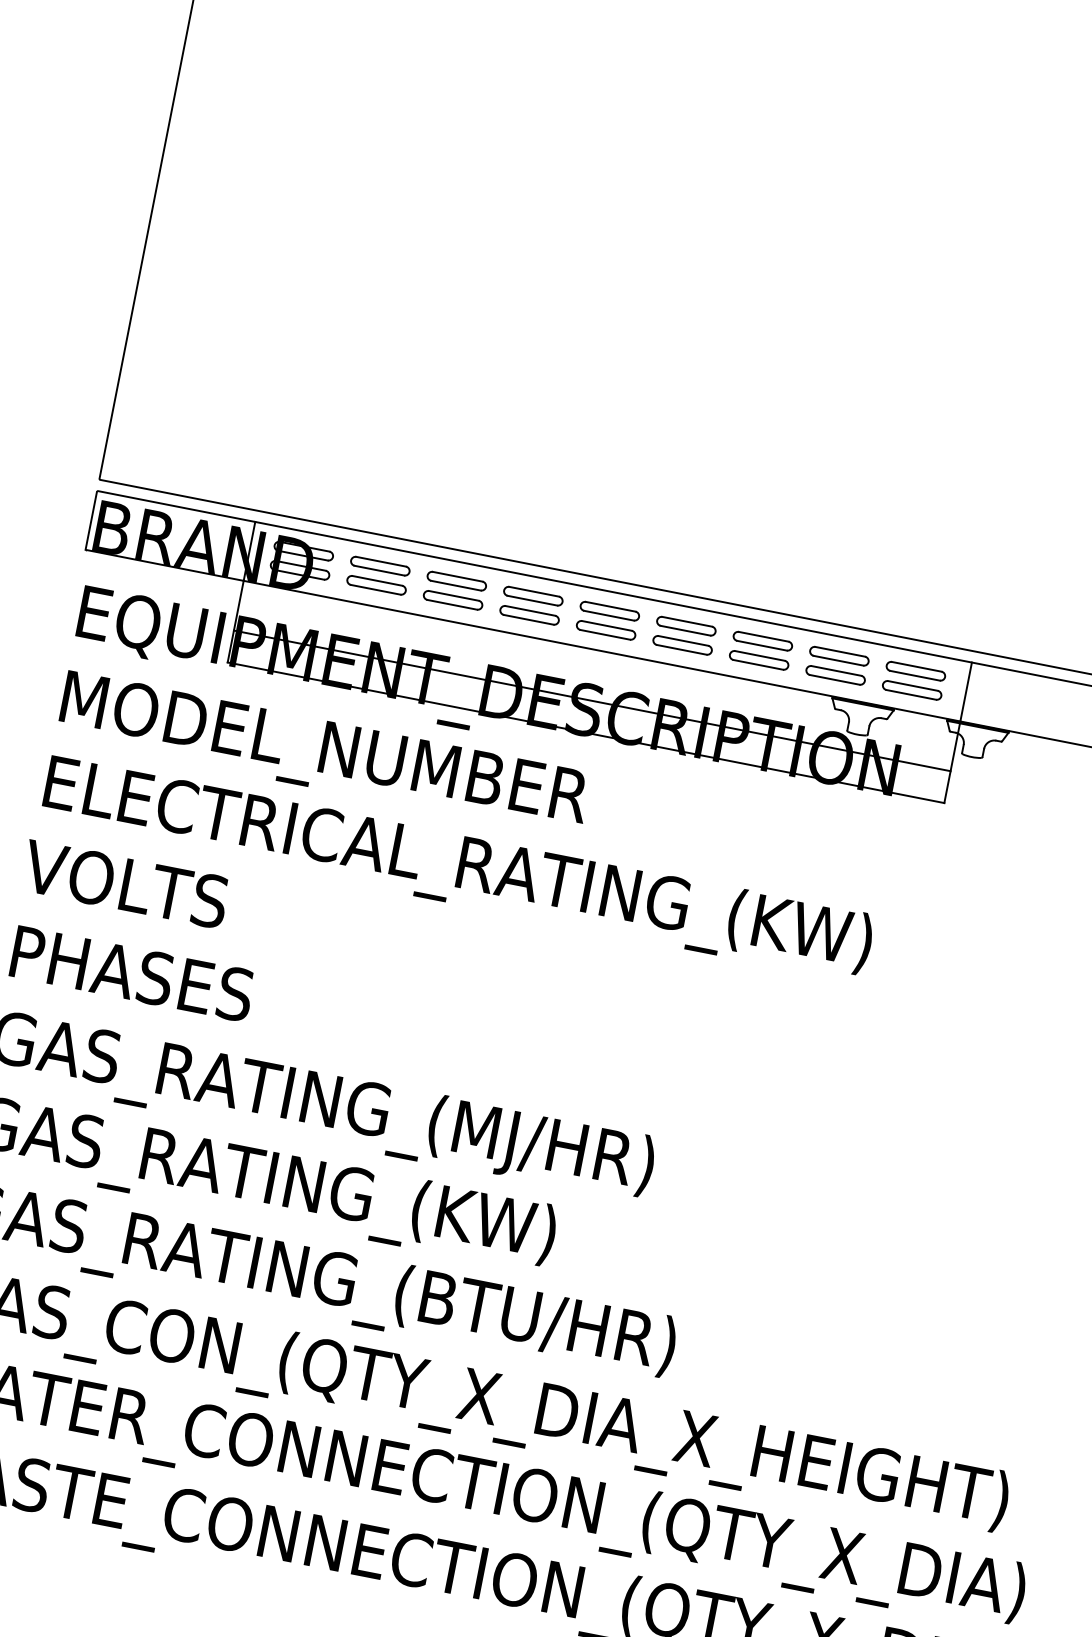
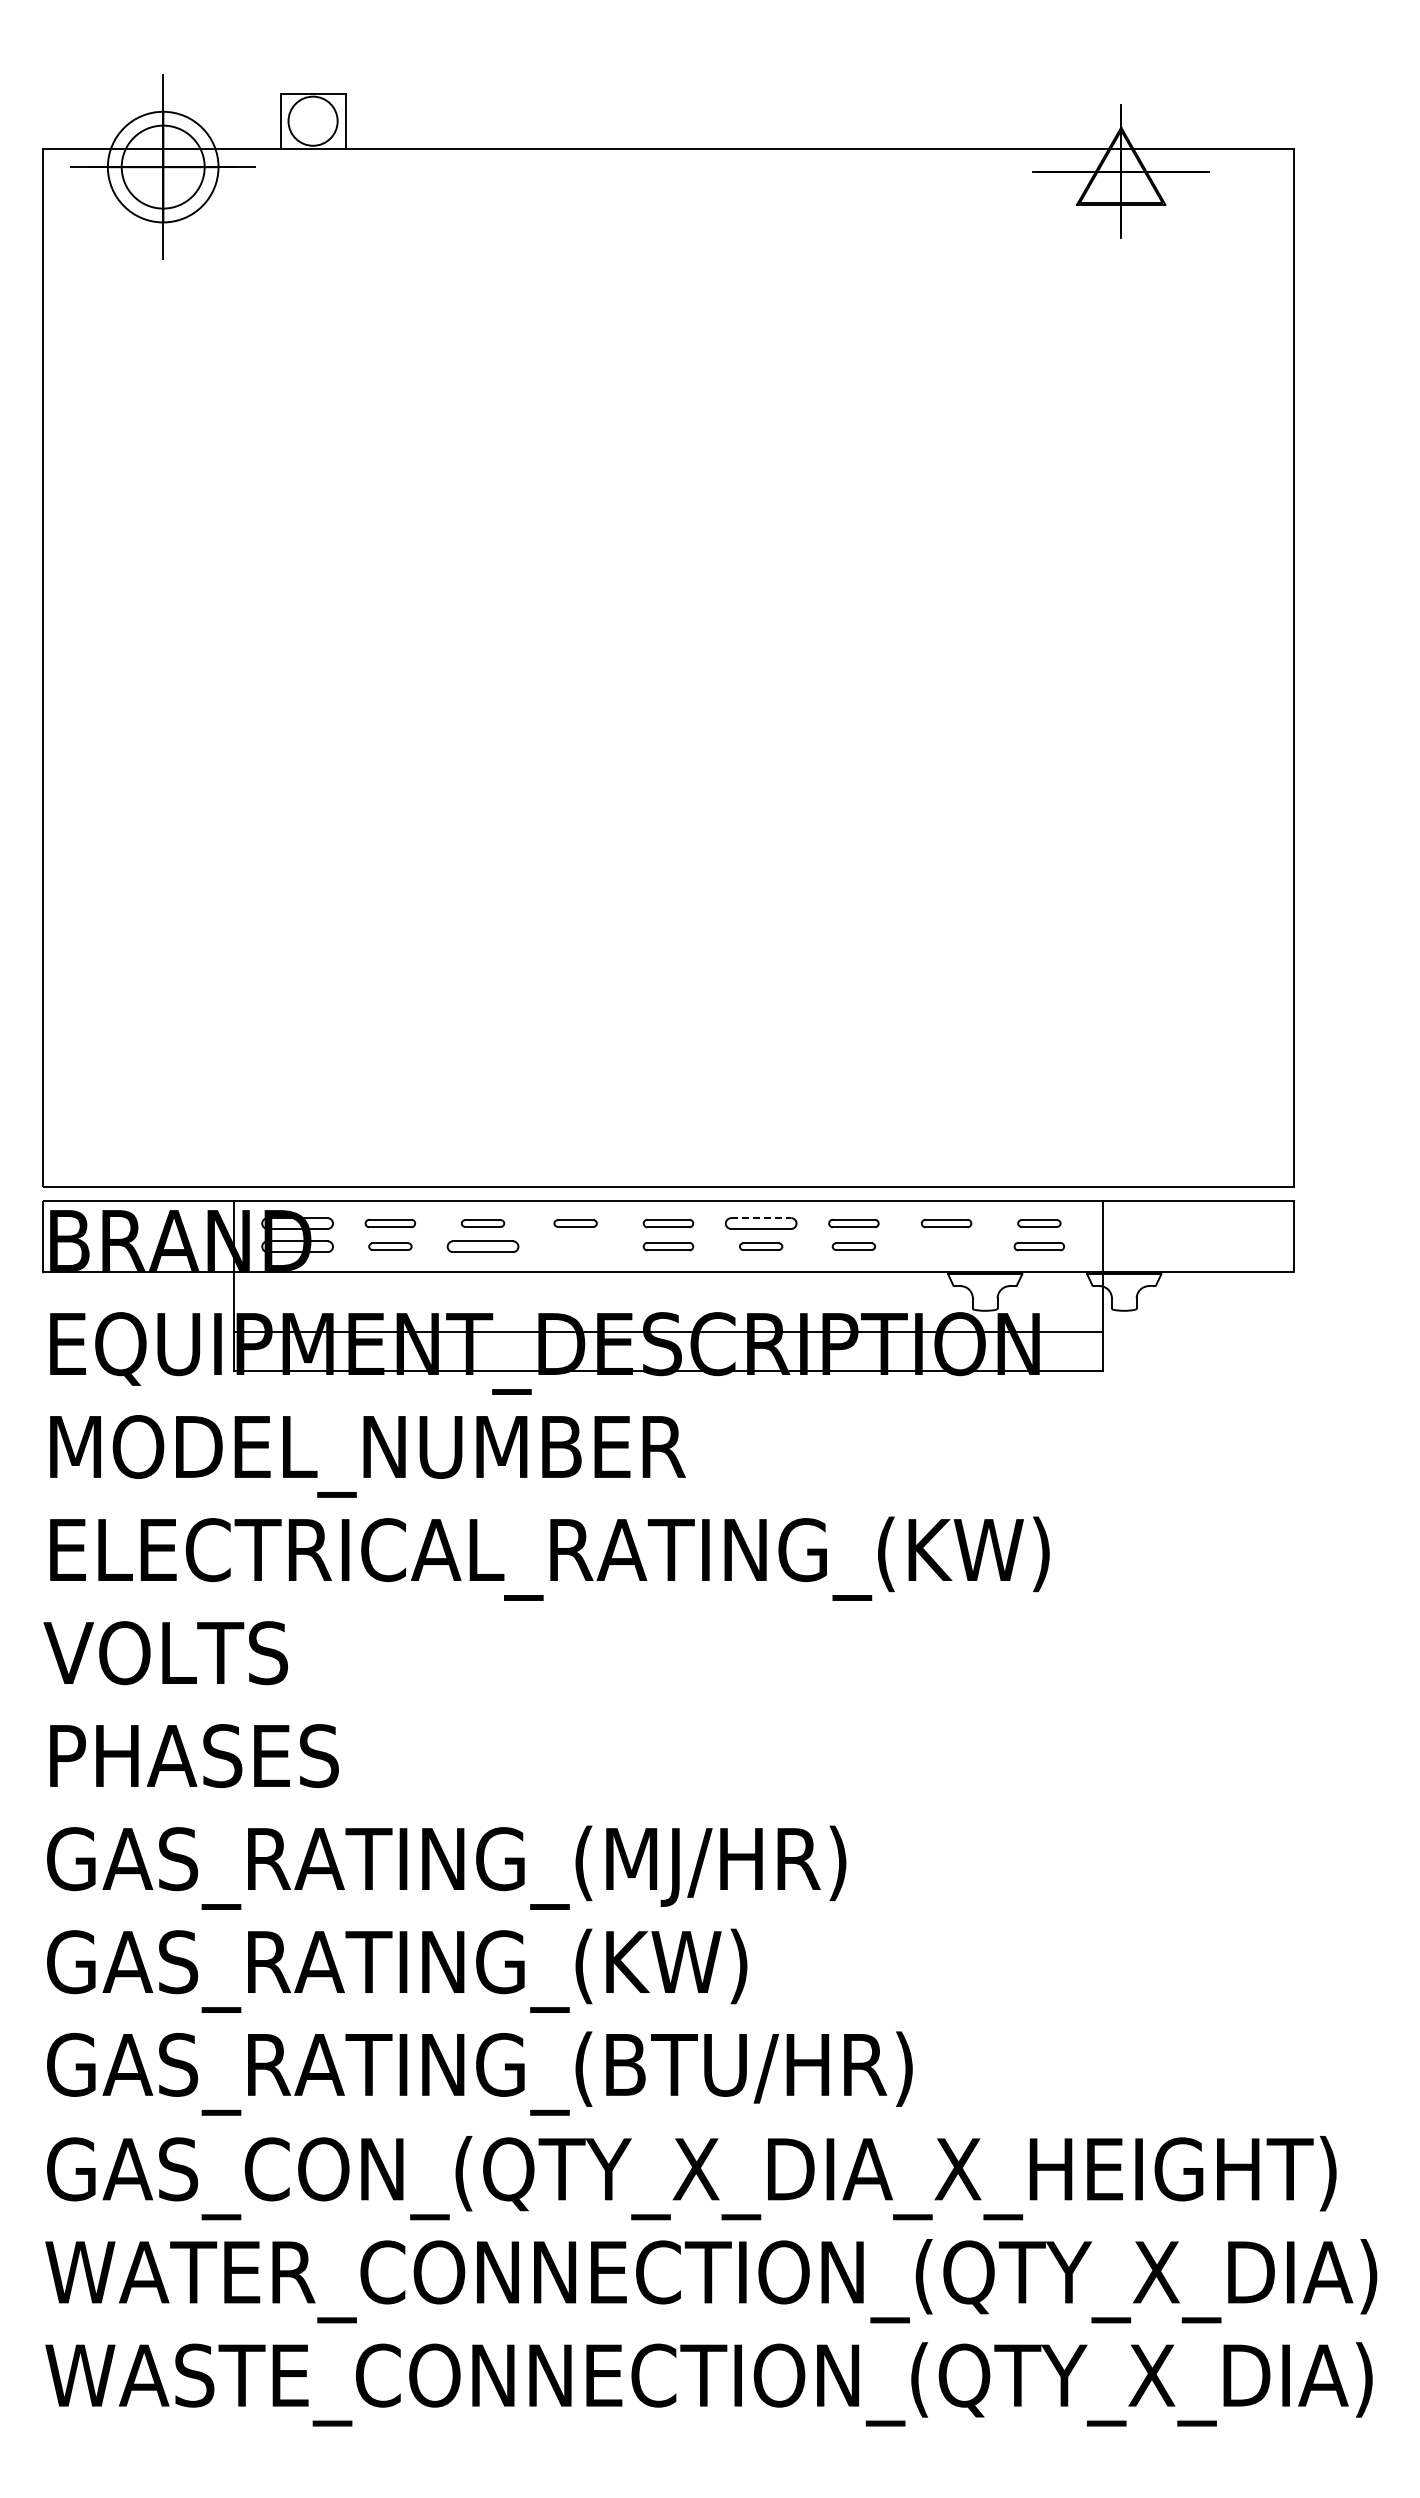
part: (380, 566) -> (390, 1223), size x0.7
part: (456, 581) -> (482, 1223), size x0.6
part: (376, 585) -> (390, 1246), size x0.6
part: (533, 596) -> (575, 1223), size x0.6
part: (609, 611) -> (668, 1223), size x0.7
part: (529, 615) -> (575, 1246), removed
line: (687, 622) -> (761, 1218), solid -> dashed
part: (606, 630) -> (668, 1246), size x0.7
part: (762, 641) -> (853, 1223), size x0.7
part: (682, 645) -> (760, 1246), size x0.6
part: (839, 656) -> (946, 1223), size x0.7
part: (758, 660) -> (853, 1246), size x0.6
part: (916, 671) -> (1039, 1223), size x0.6
part: (835, 675) -> (946, 1246), removed
part: (912, 690) -> (1039, 1246), size x0.7

